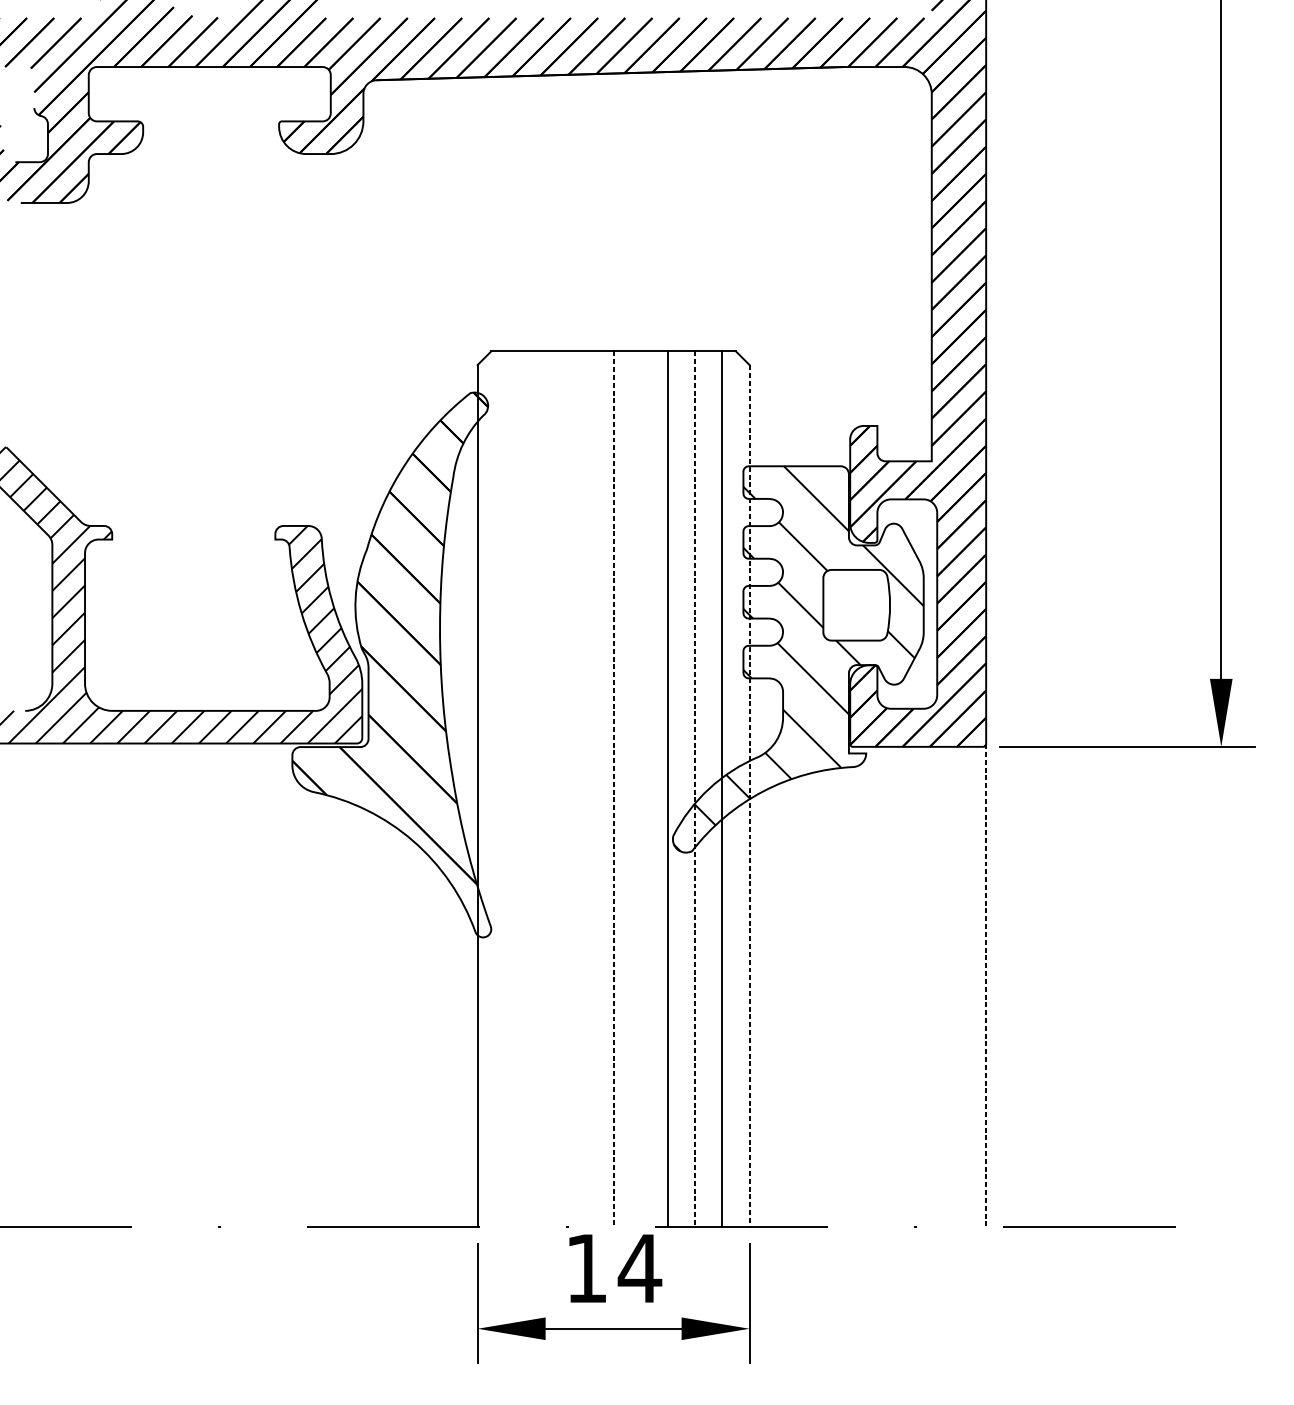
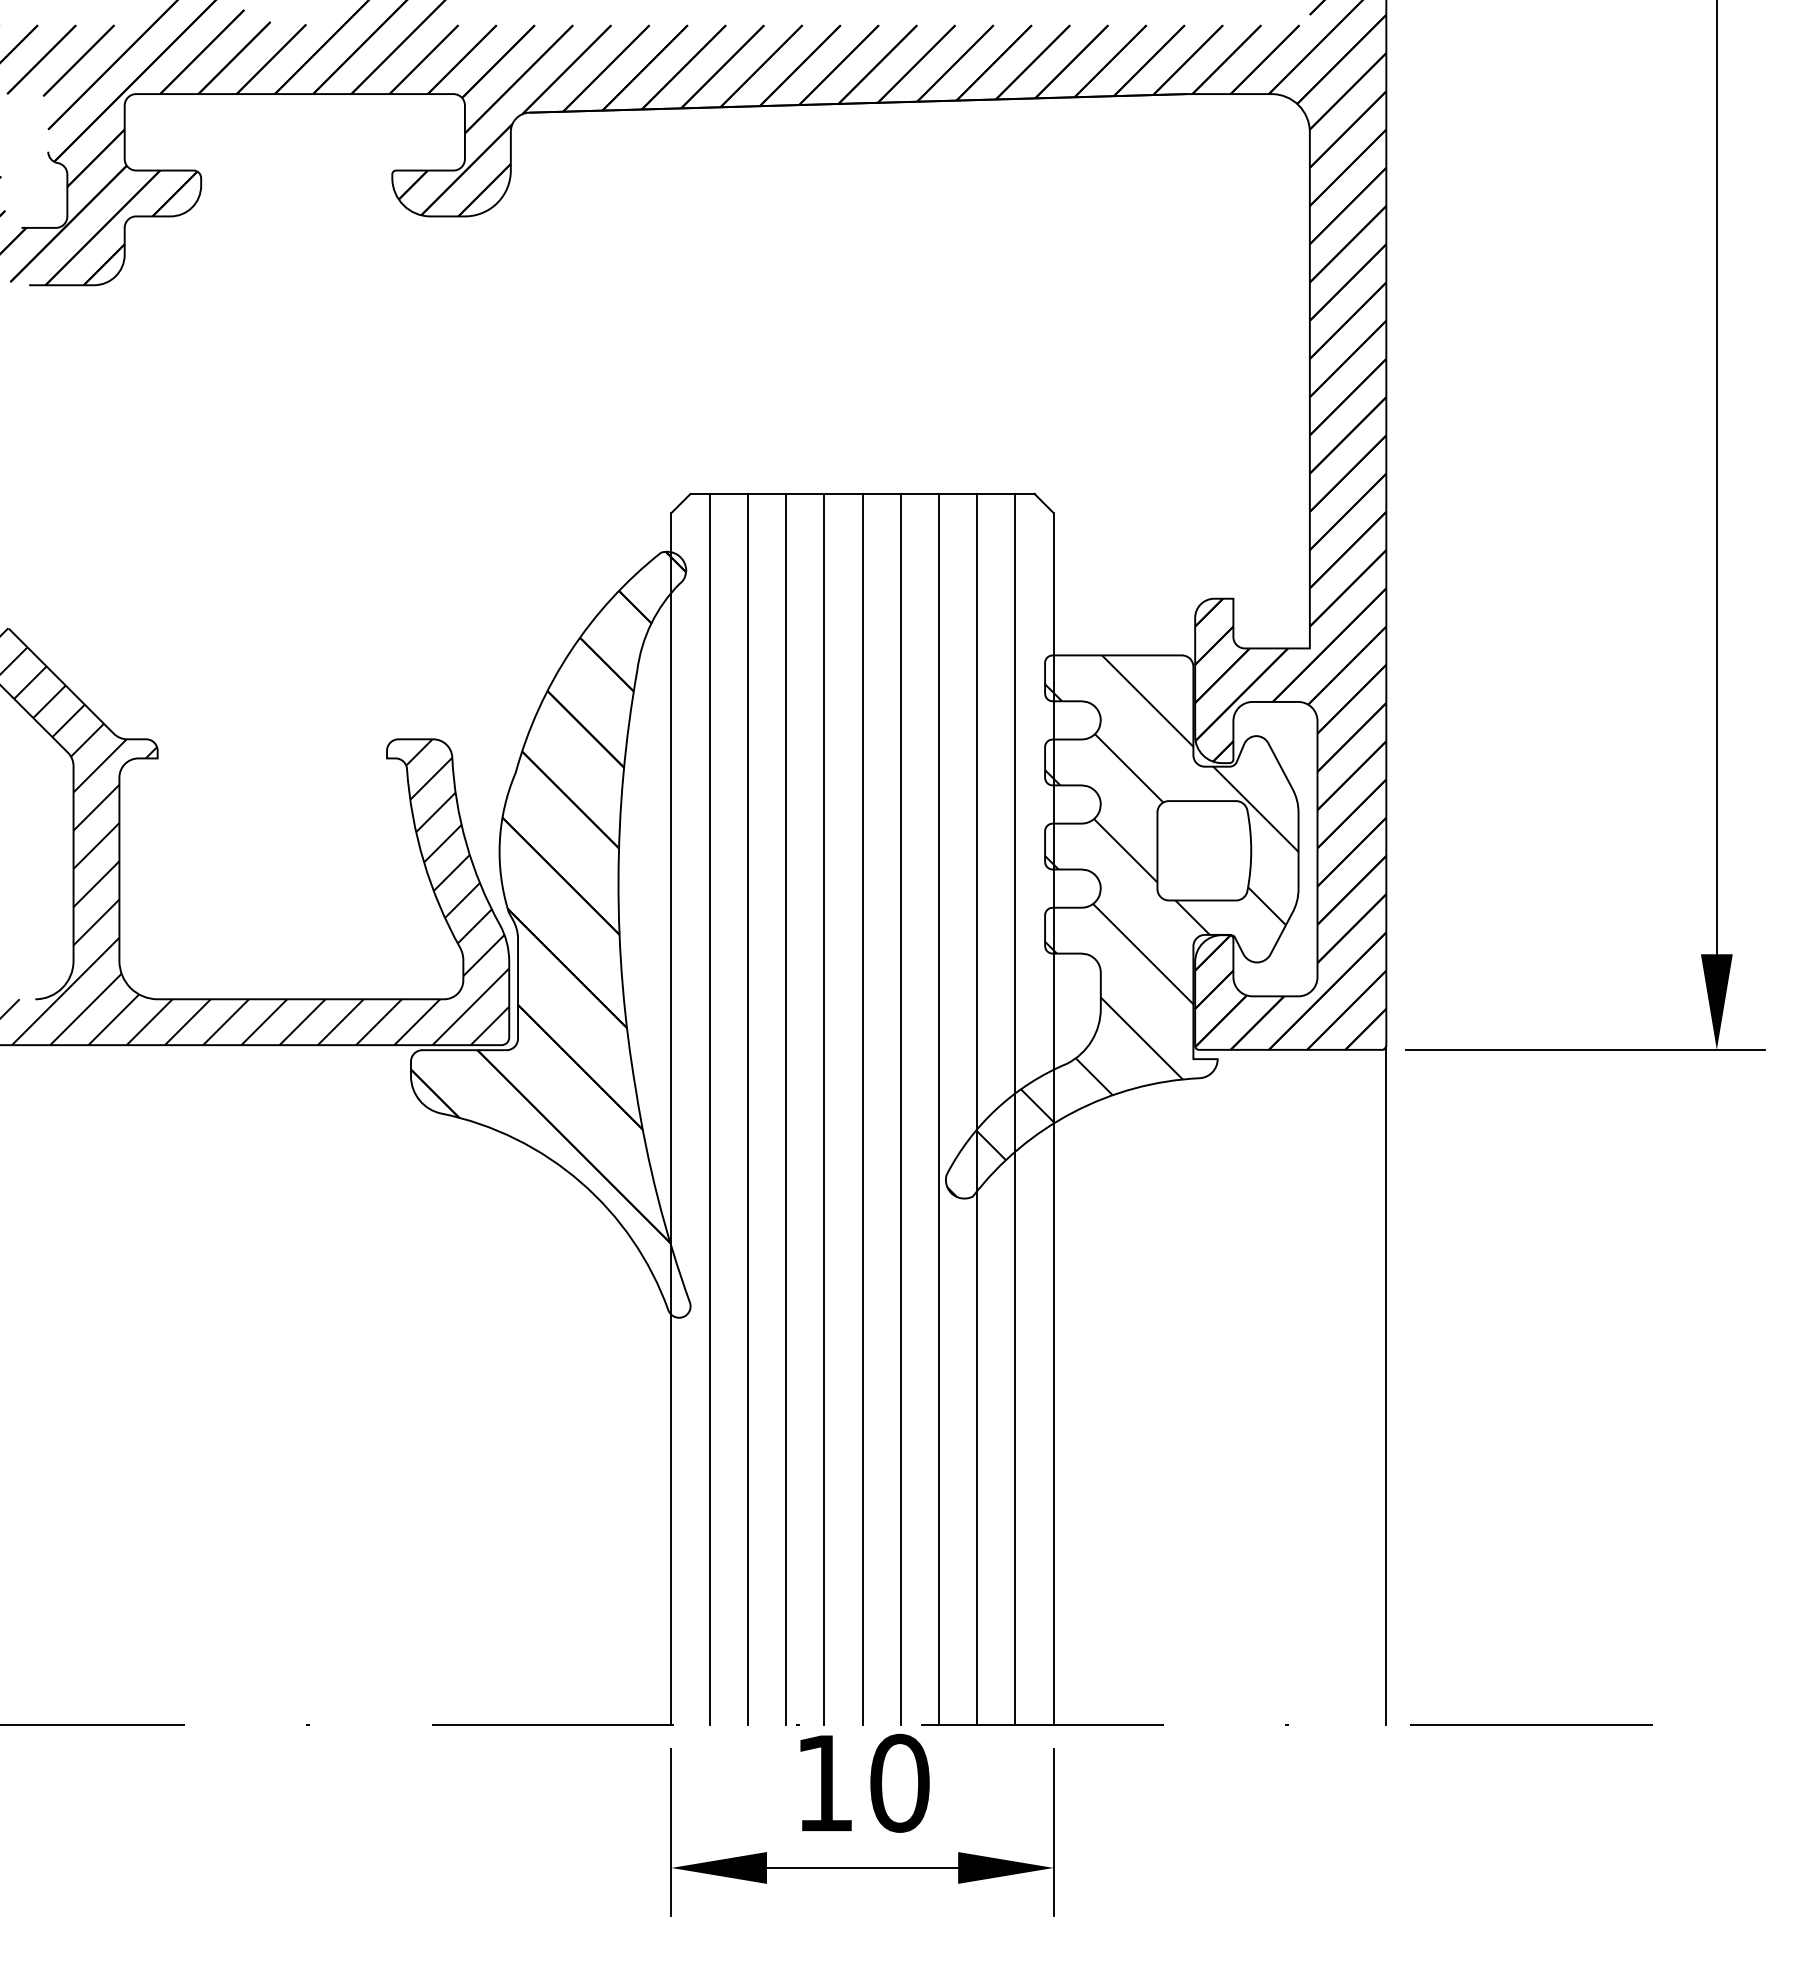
line: (504, 788) -> (709, 1108), added
line: (531, 788) -> (747, 1108), added
line: (559, 788) -> (786, 1108), added
line: (586, 788) -> (824, 1108), added
line: (640, 788) -> (900, 1108), added
line: (613, 789) -> (862, 1109), dashed -> solid
line: (695, 789) -> (977, 1109), dashed -> solid
line: (749, 796) -> (1053, 1119), dashed -> solid
line: (986, 986) -> (1386, 1386), dashed -> solid
text: (639, 1267) -> (899, 1782), 14 -> 10

